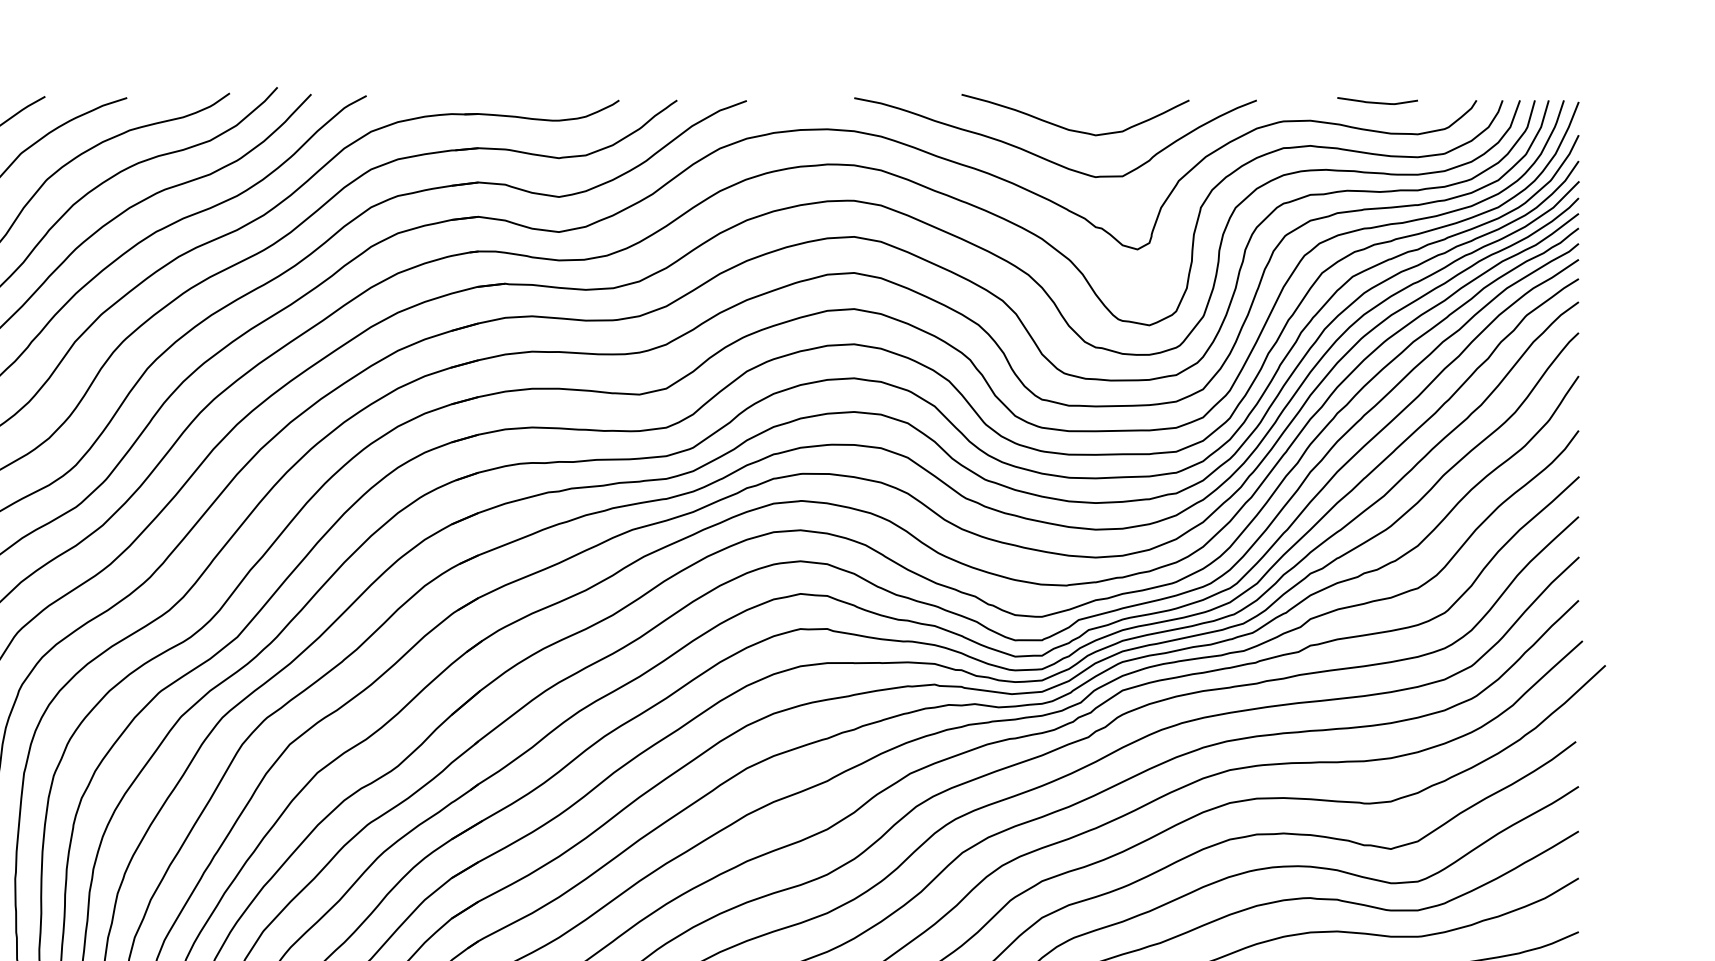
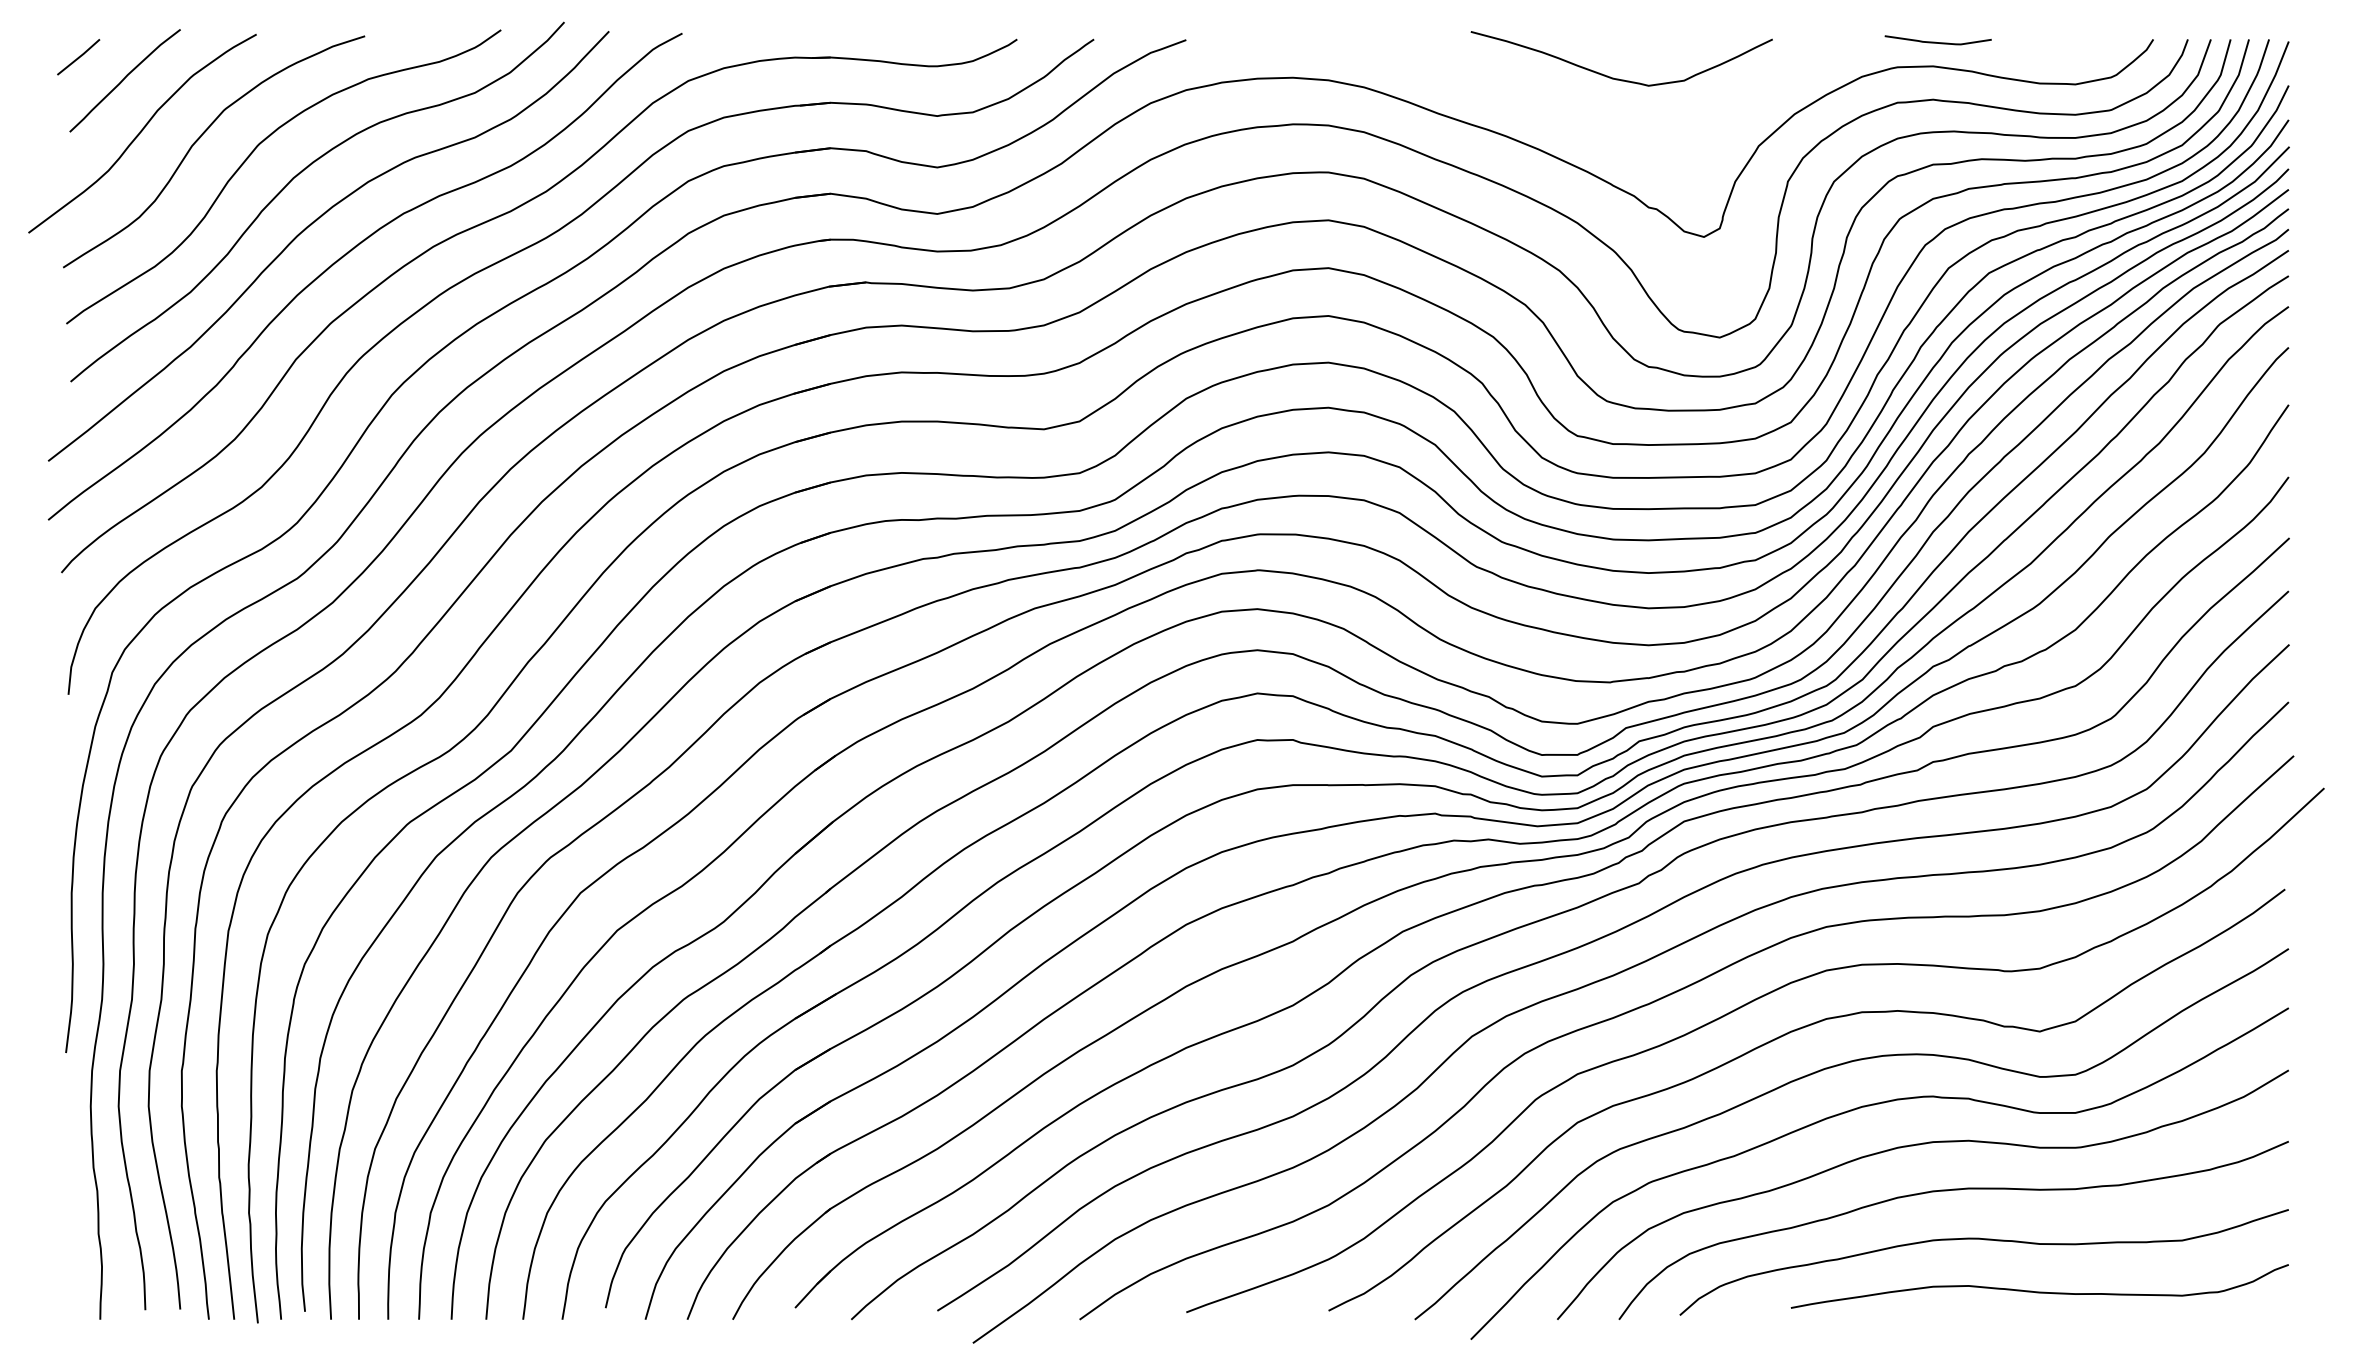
curve: (1377, 102) -> (1937, 42), moved
curve: (1045, 158) -> (1582, 116), removed

